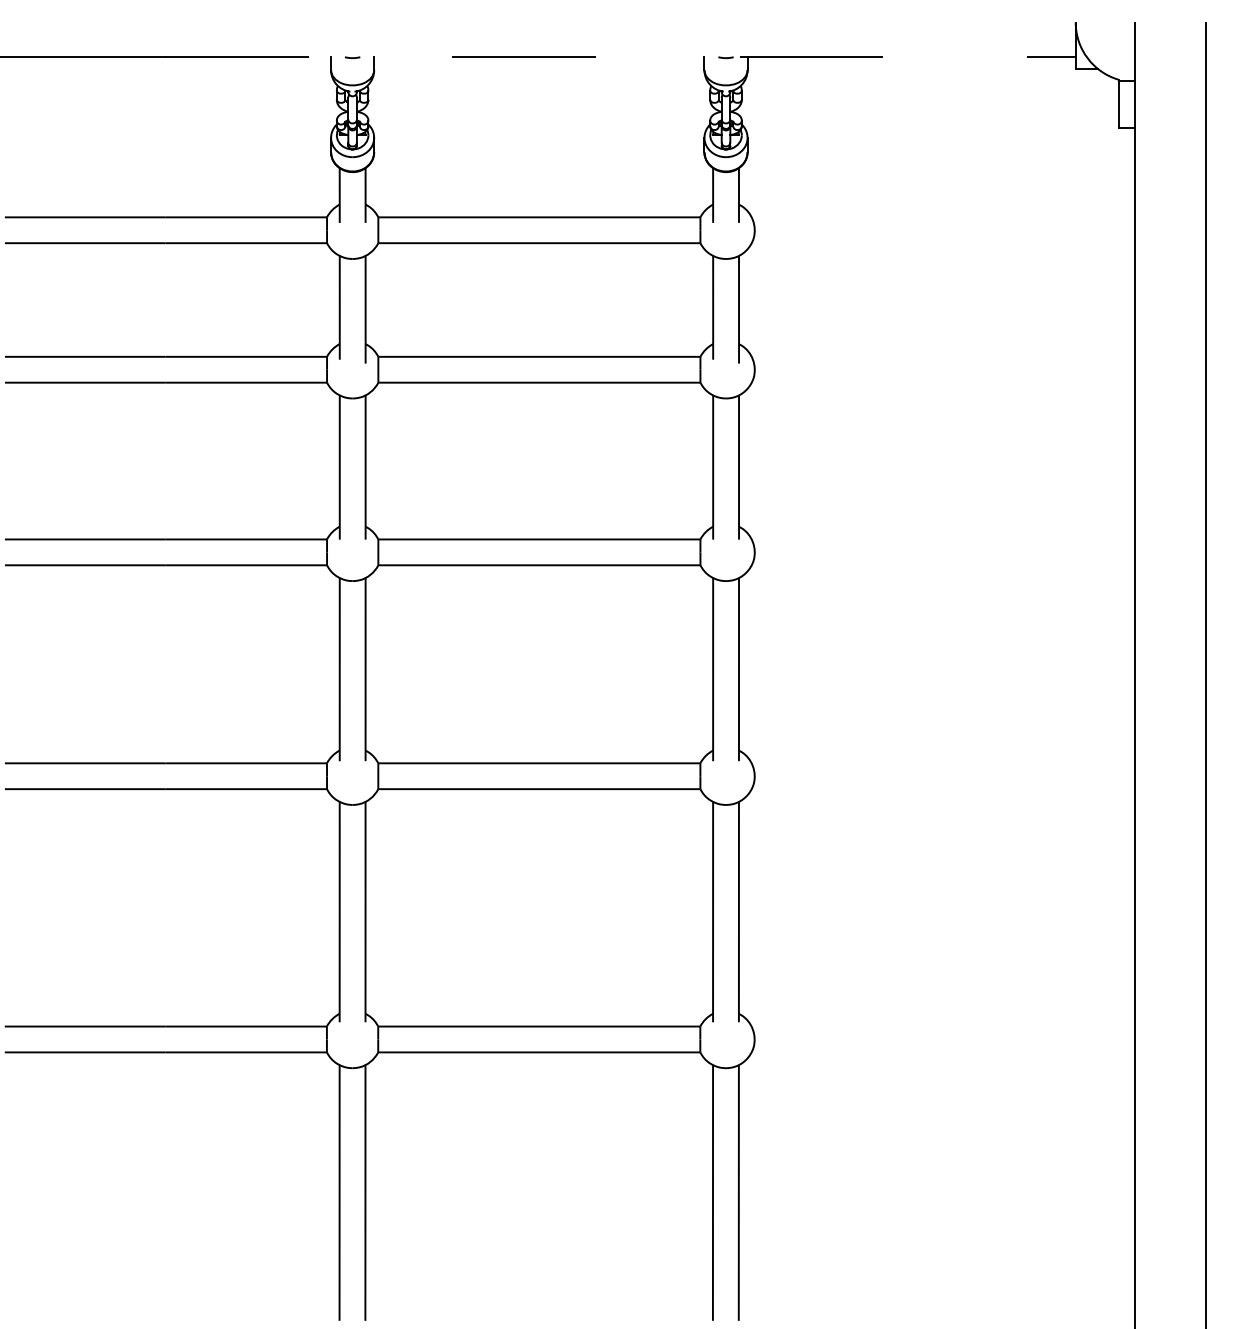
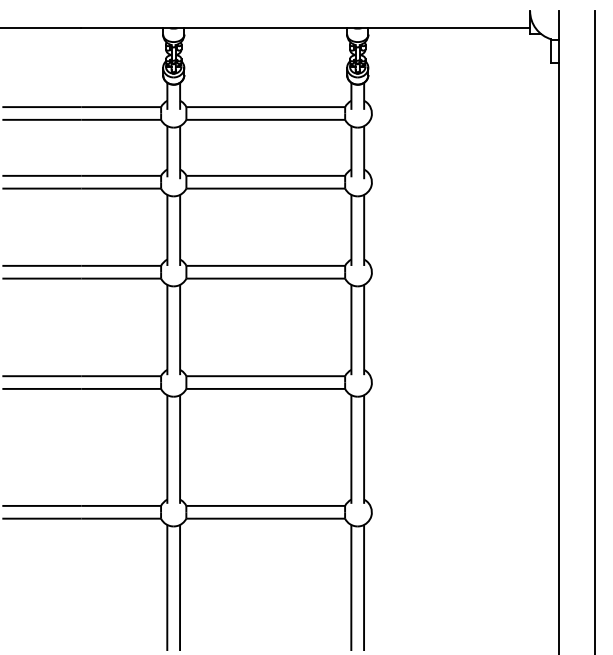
line: (622, 57) -> (306, 28), dashed -> solid

